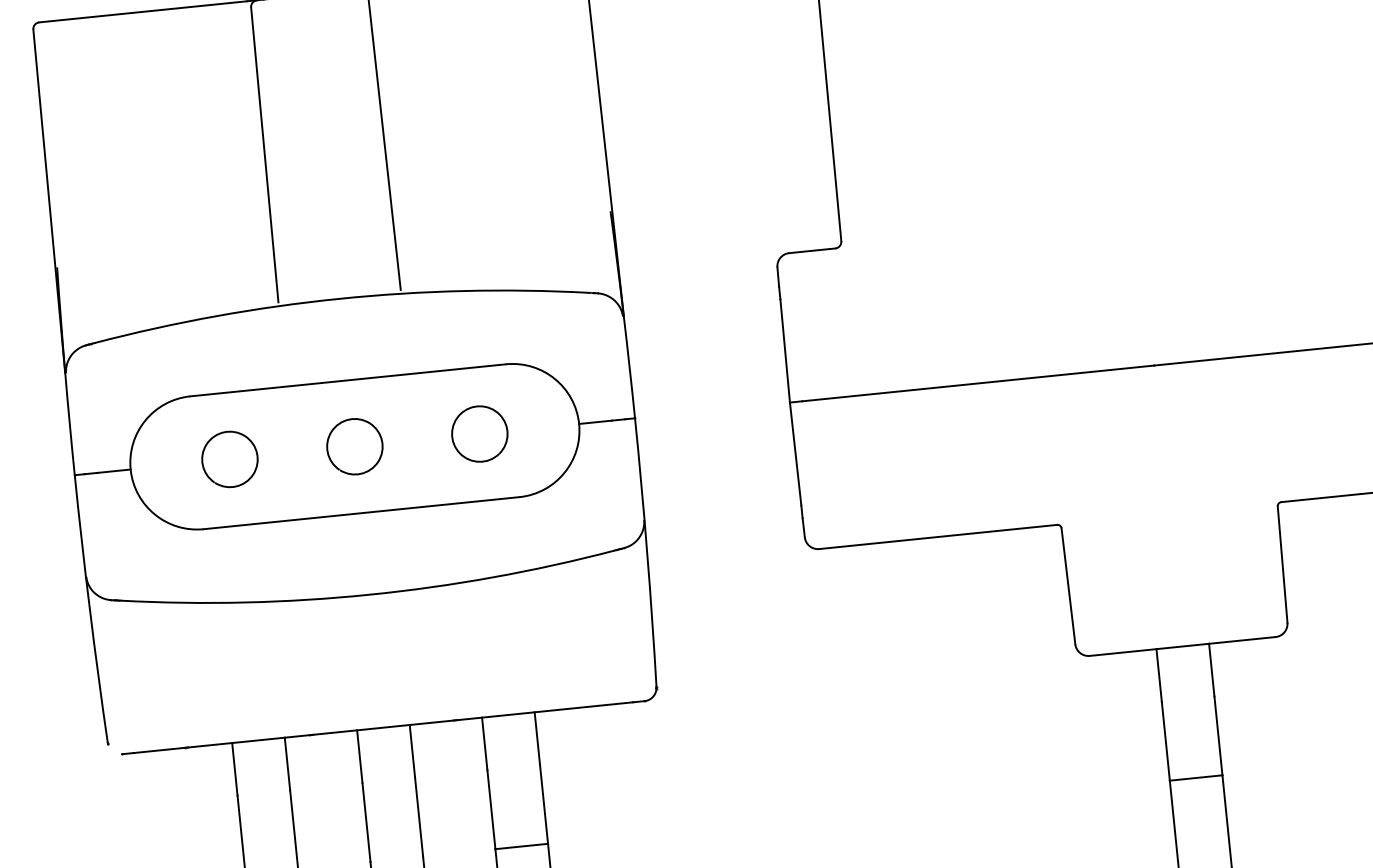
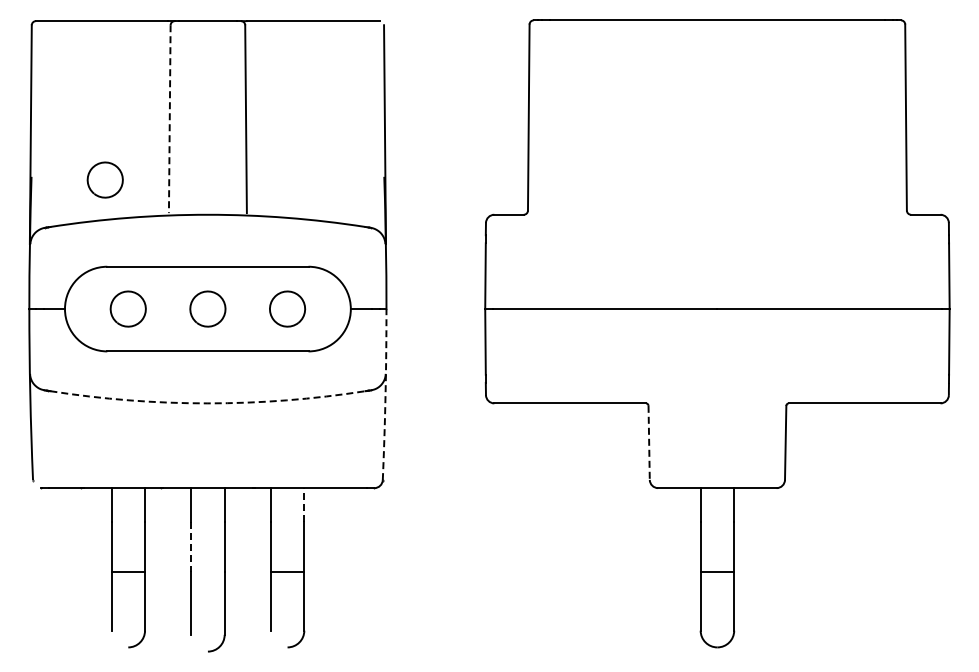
line: (264, 155) -> (169, 119), solid -> dashed
arc: (163, 237) -> (100, 164), added
arc: (647, 552) -> (385, 394), solid -> dashed
line: (1069, 587) -> (649, 443), solid -> dashed
arc: (369, 594) -> (207, 403), solid -> dashed
line: (537, 737) -> (304, 504), solid -> dashed
line: (367, 823) -> (191, 547), solid -> dashed

